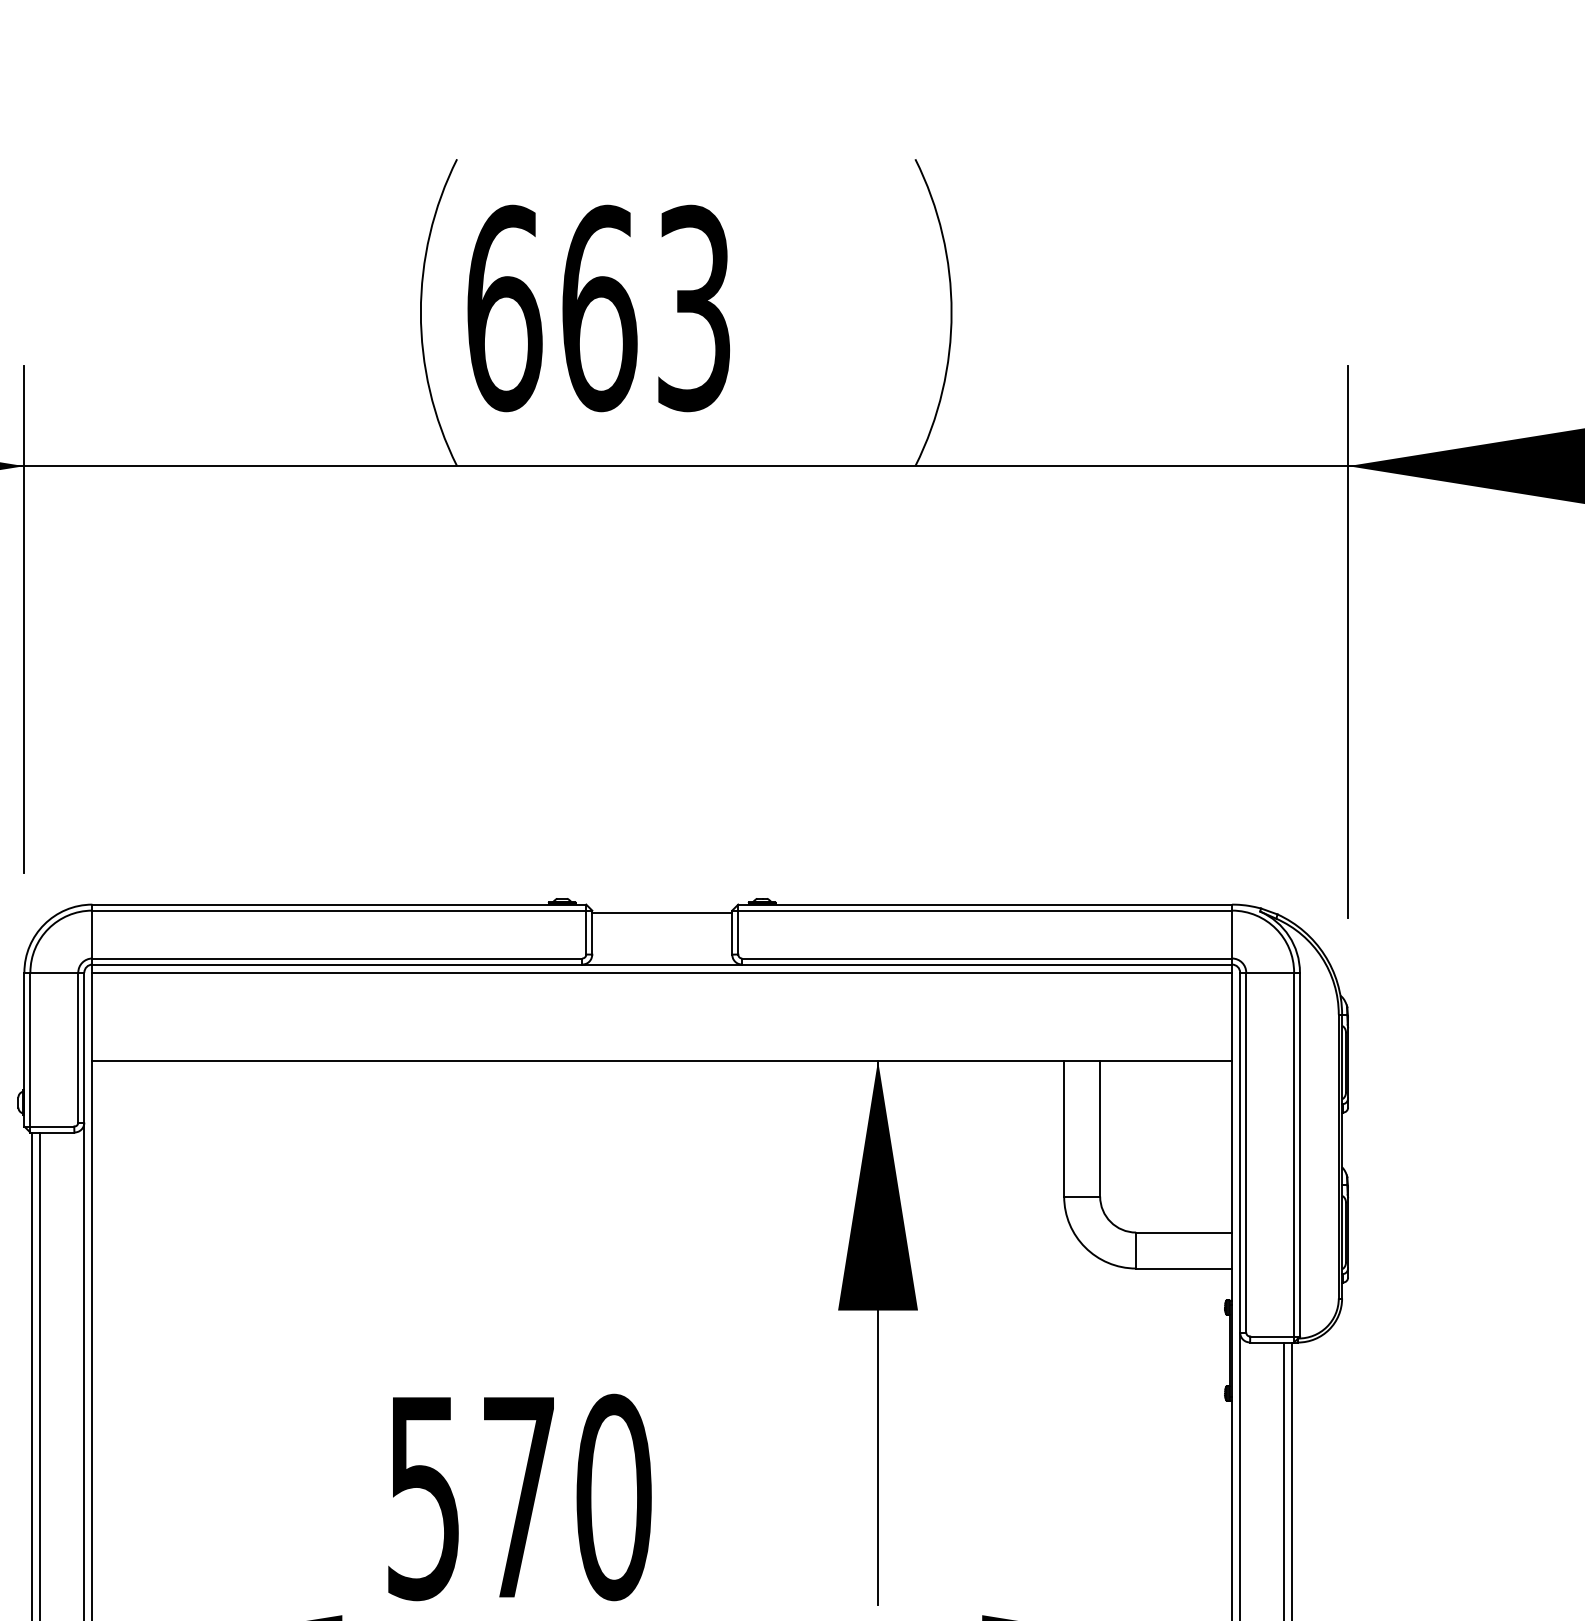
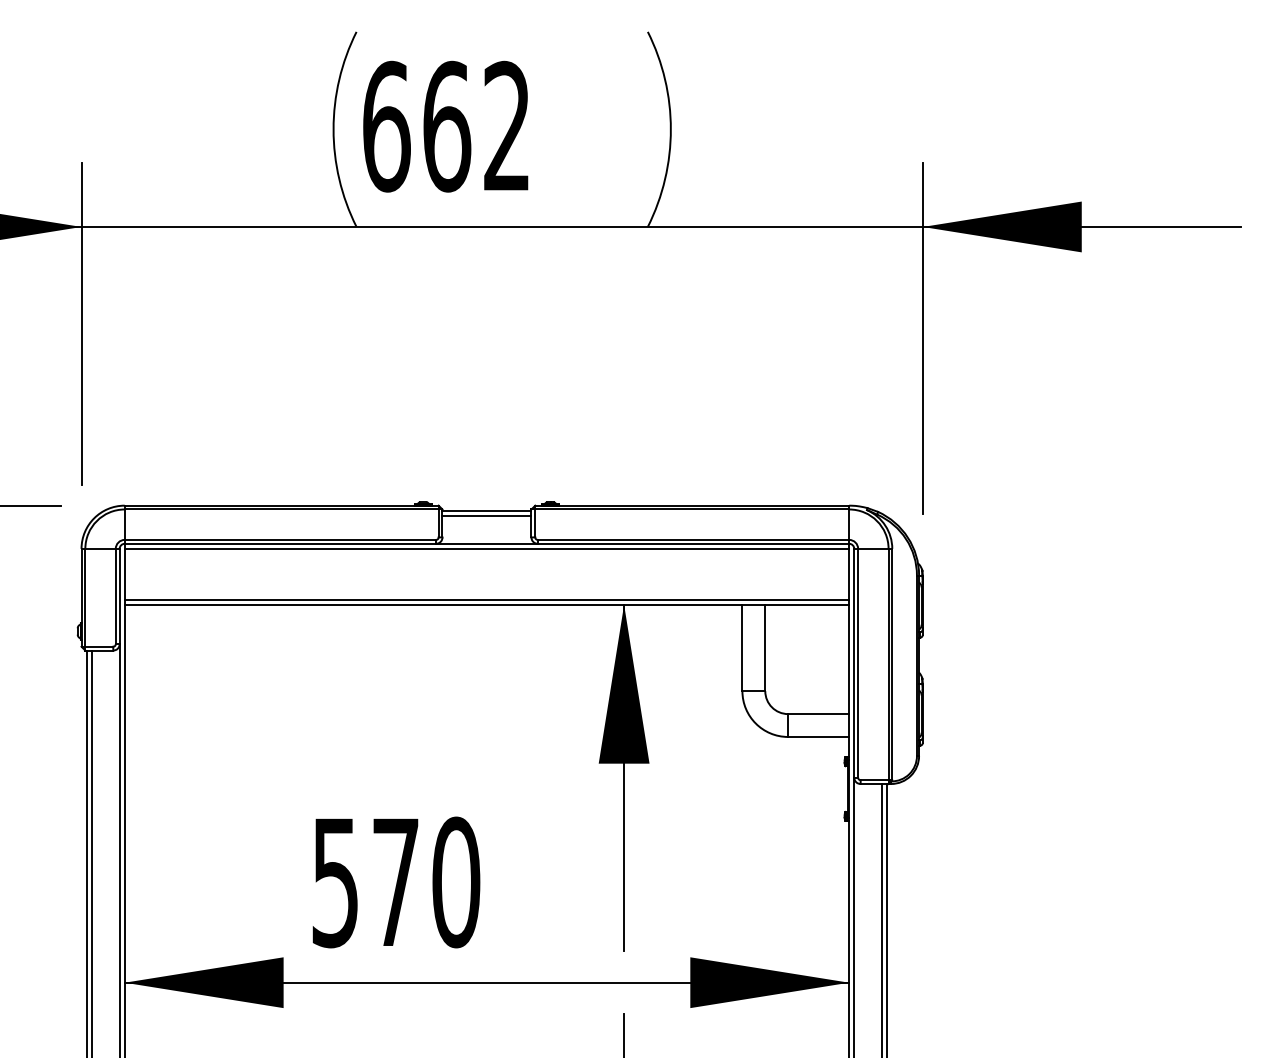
text: (692, 308) -> (506, 126), 663 -> 662
line: (661, 920) -> (486, 515), added
line: (661, 1052) -> (486, 599), added

